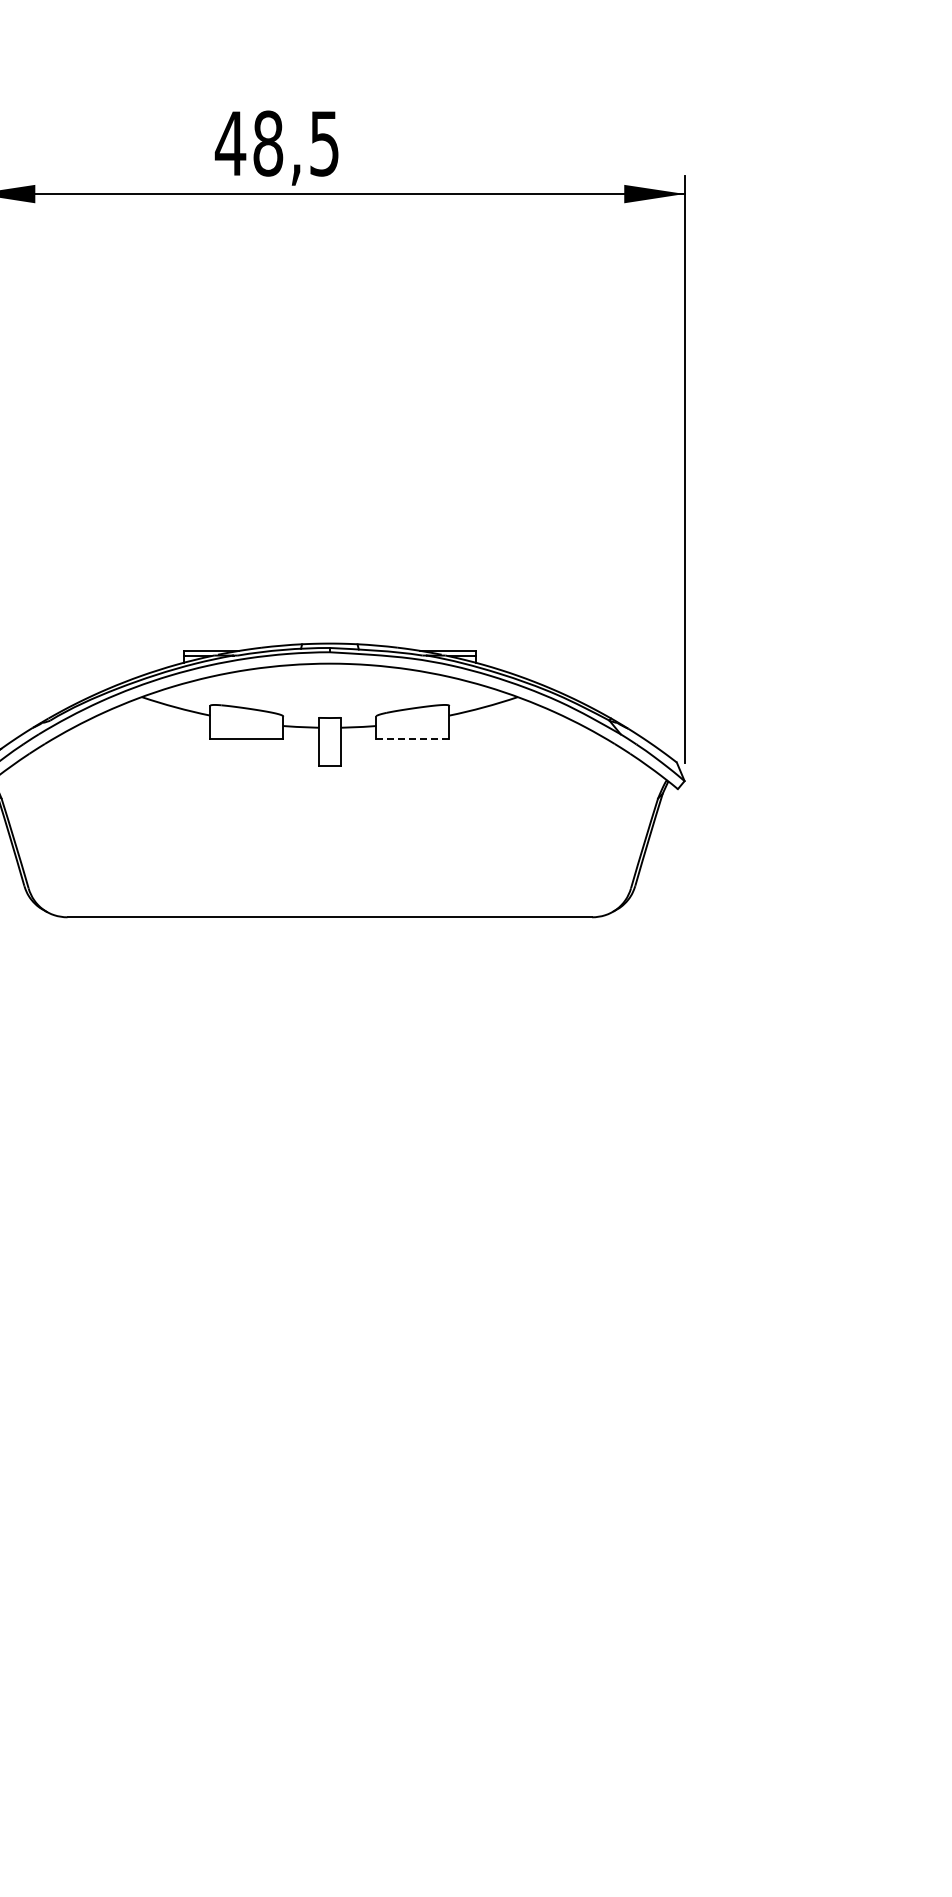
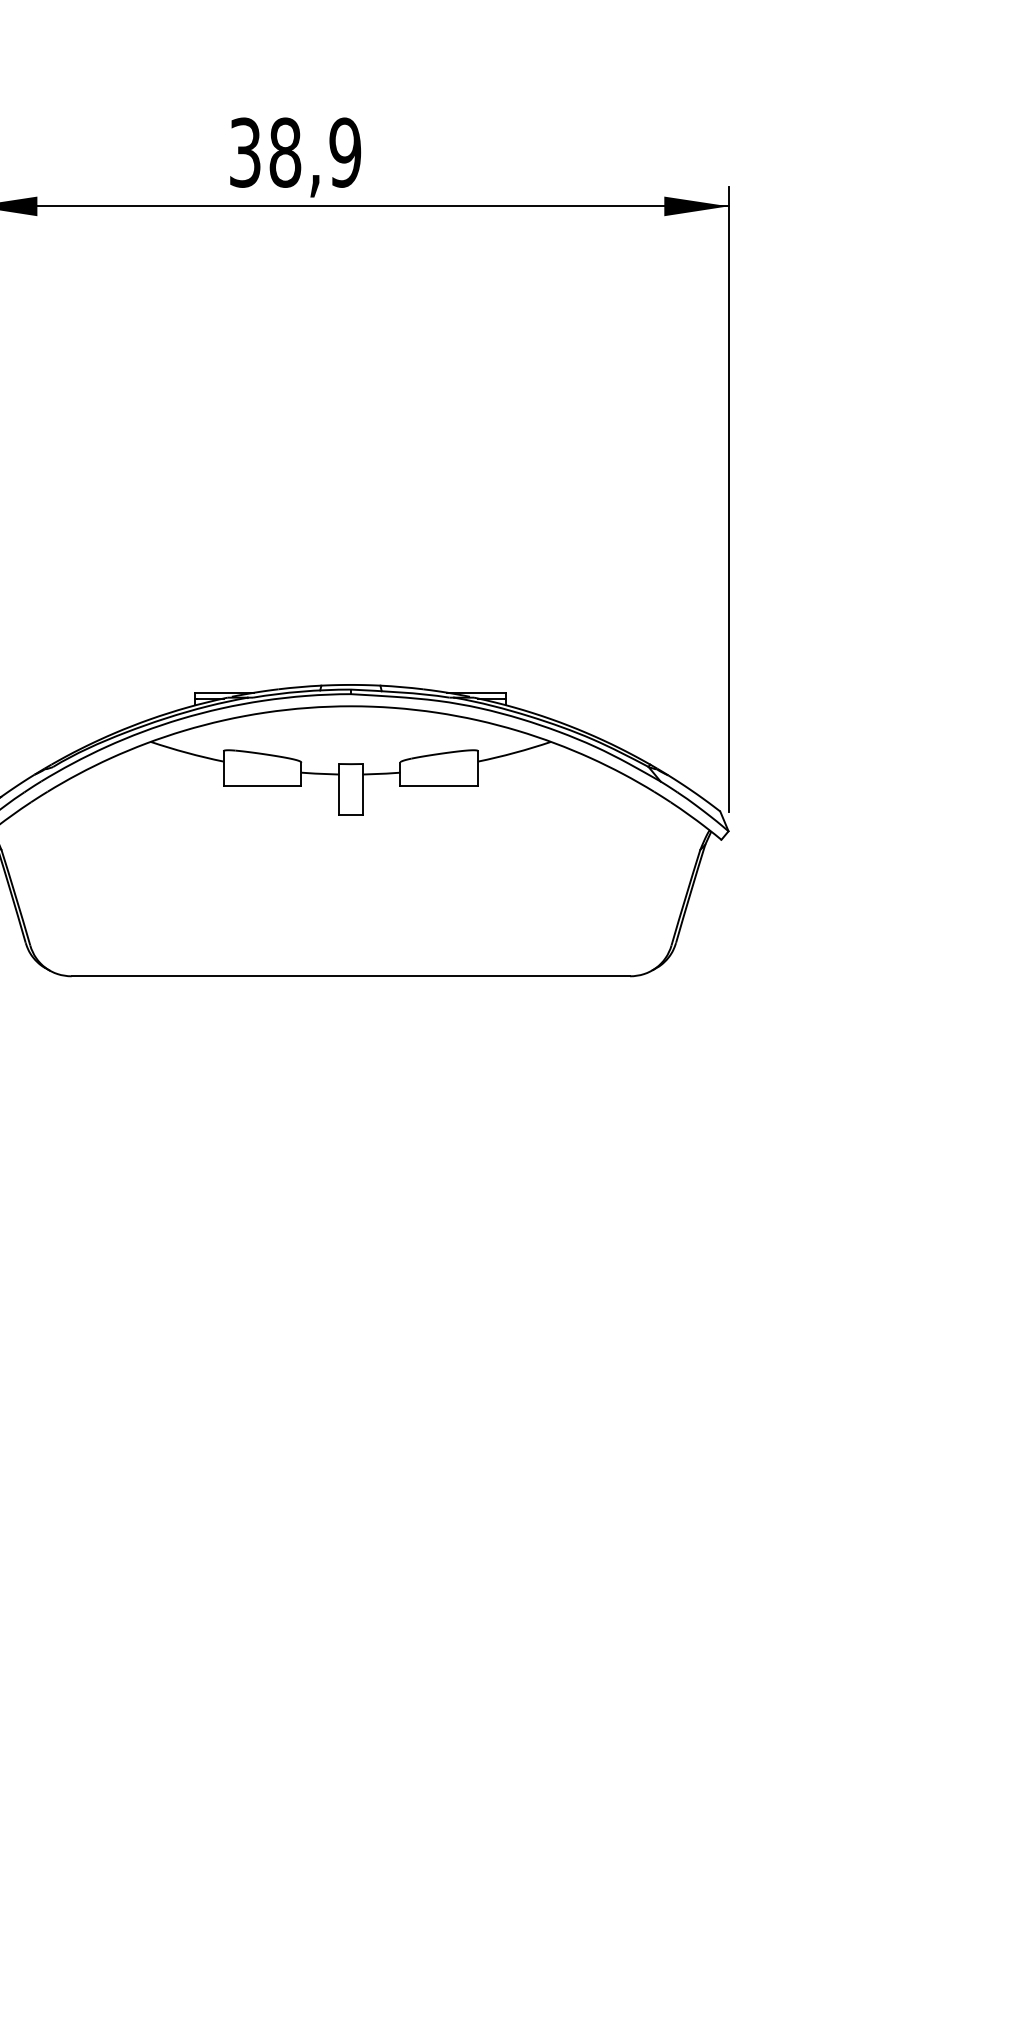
text: (276, 143) -> (294, 152), 48,5 -> 38,9
line: (412, 738) -> (438, 785), dashed -> solid

